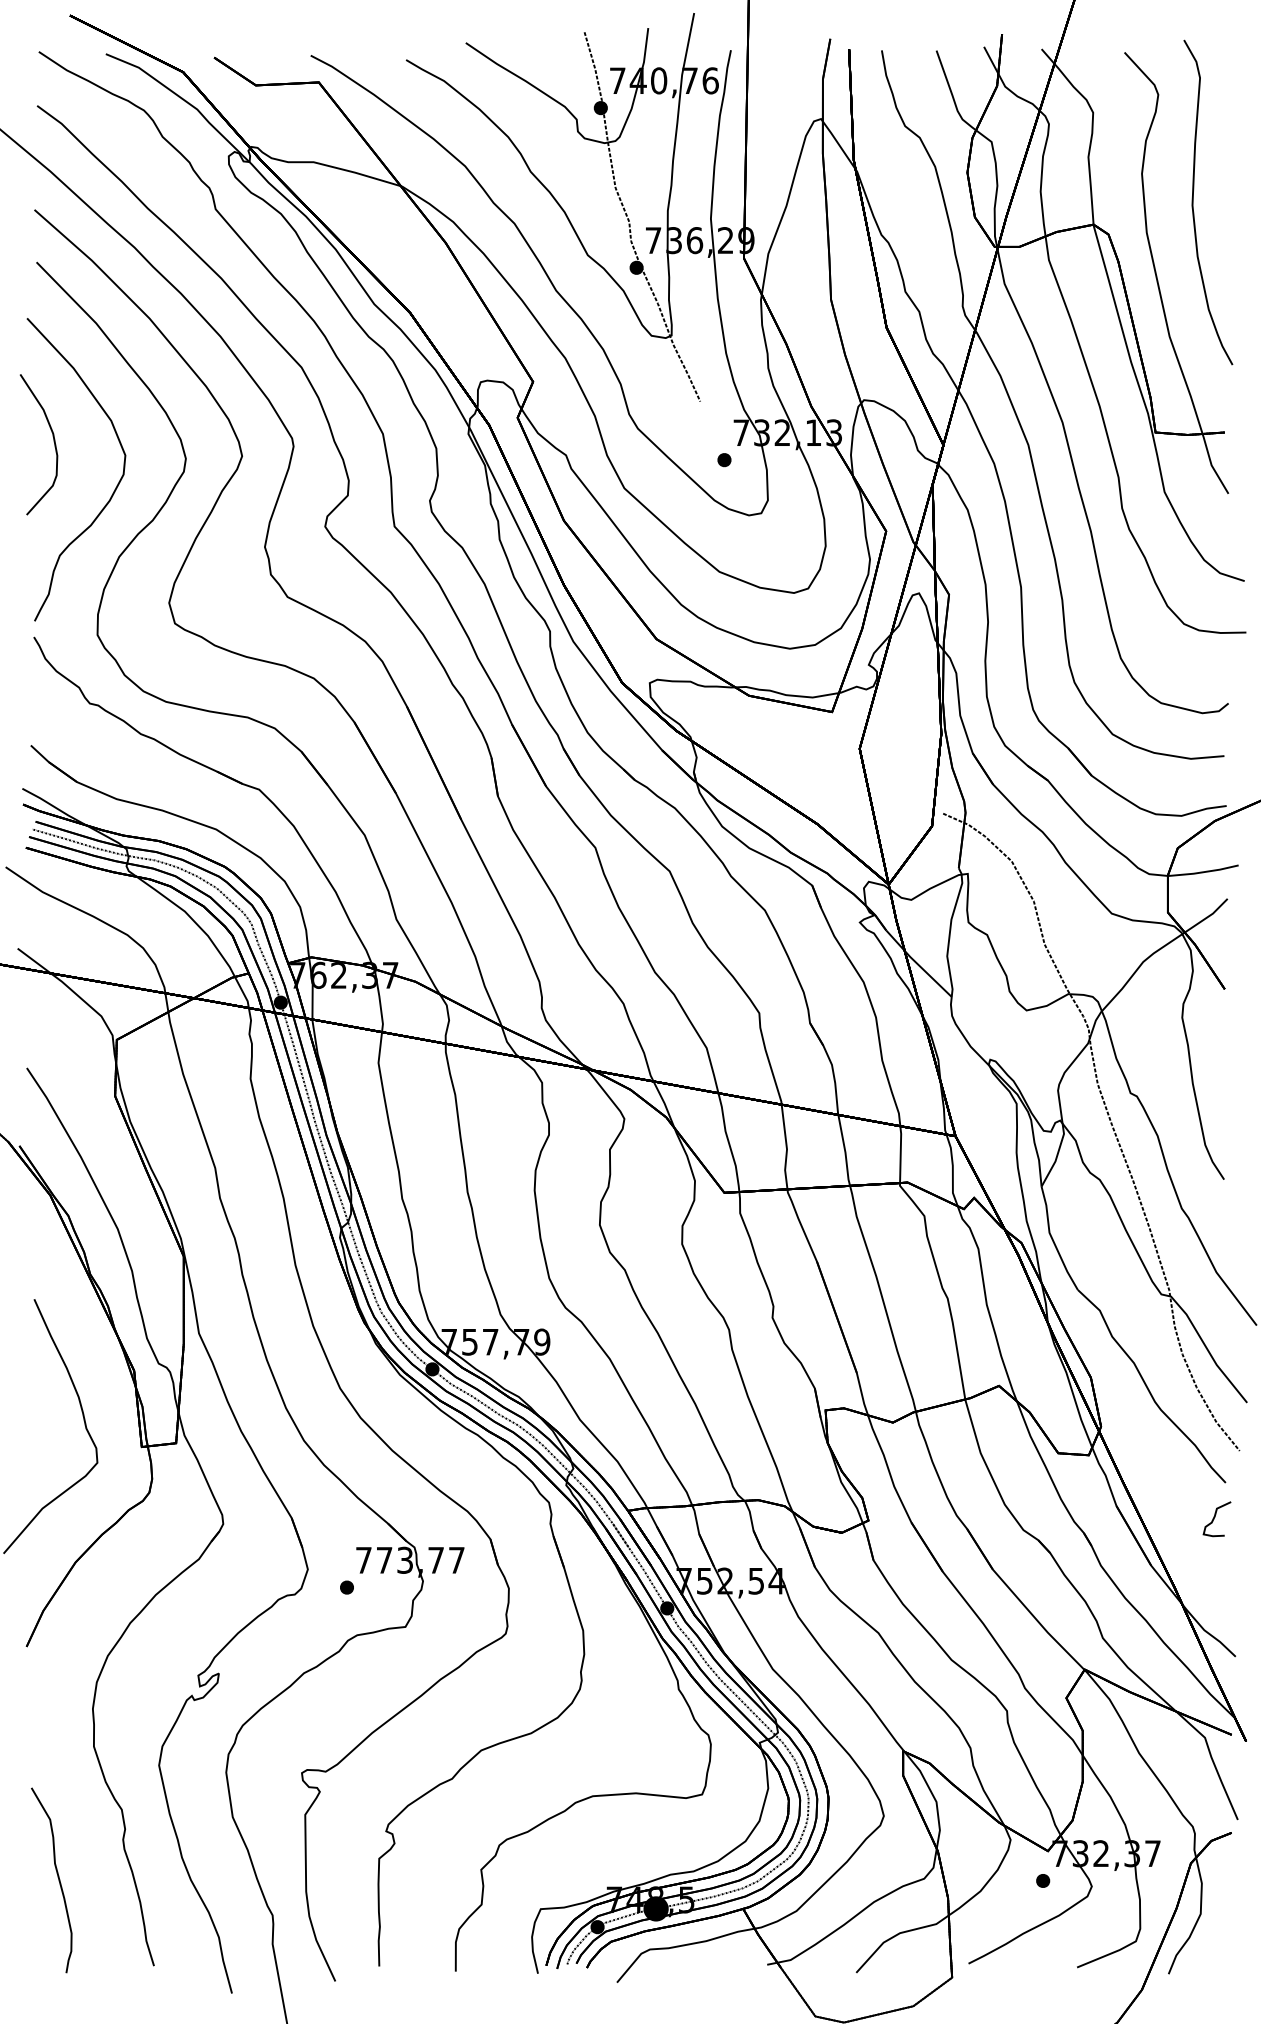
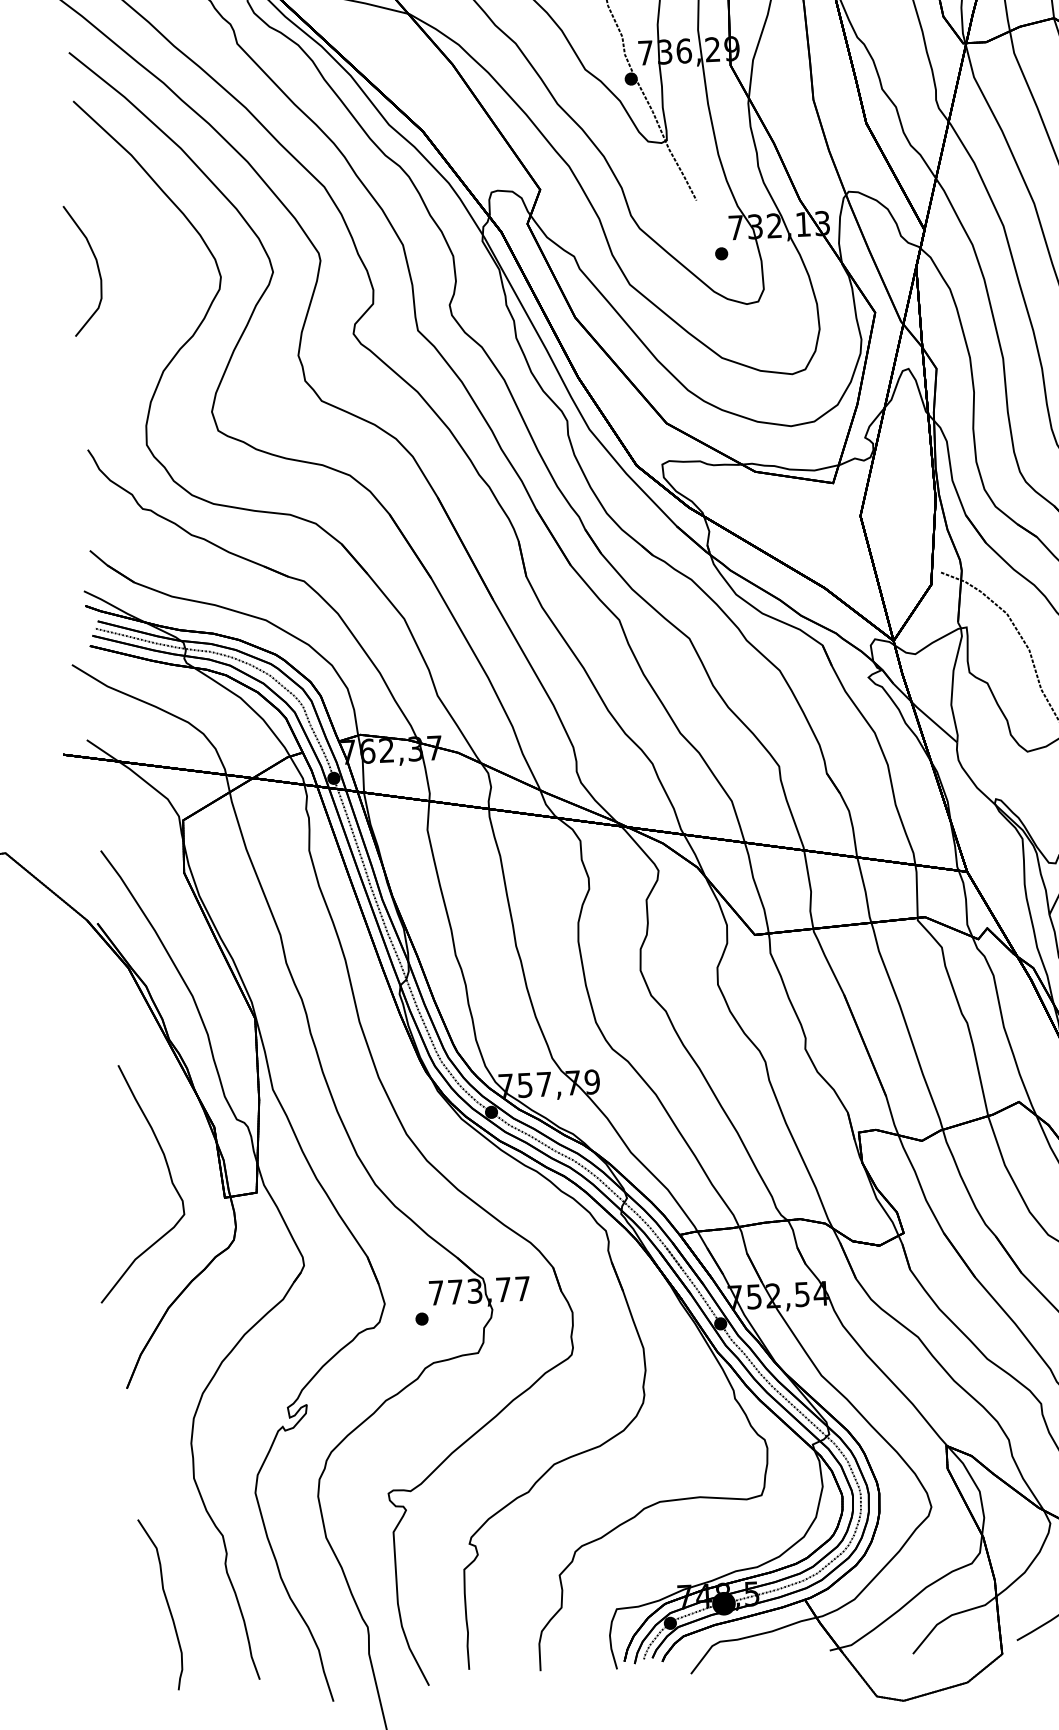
curve: (114, 489) -> (155, 308), removed

